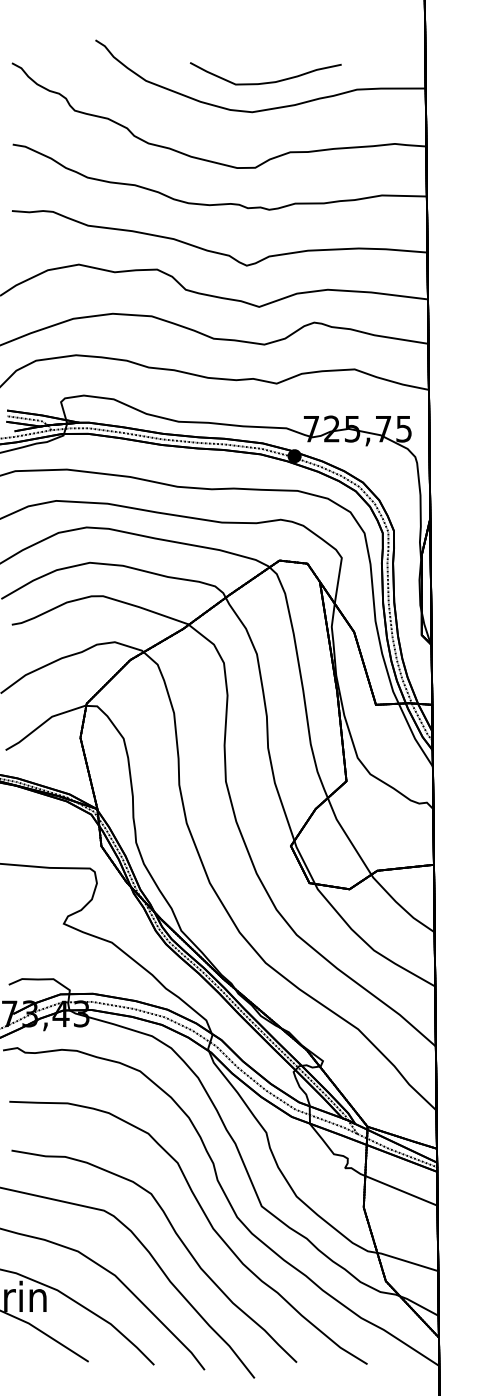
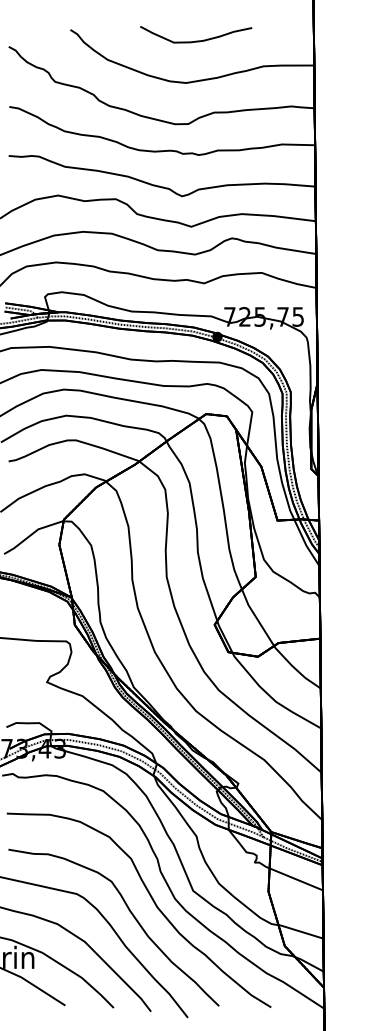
curve: (269, 81) -> (198, 40), moved

